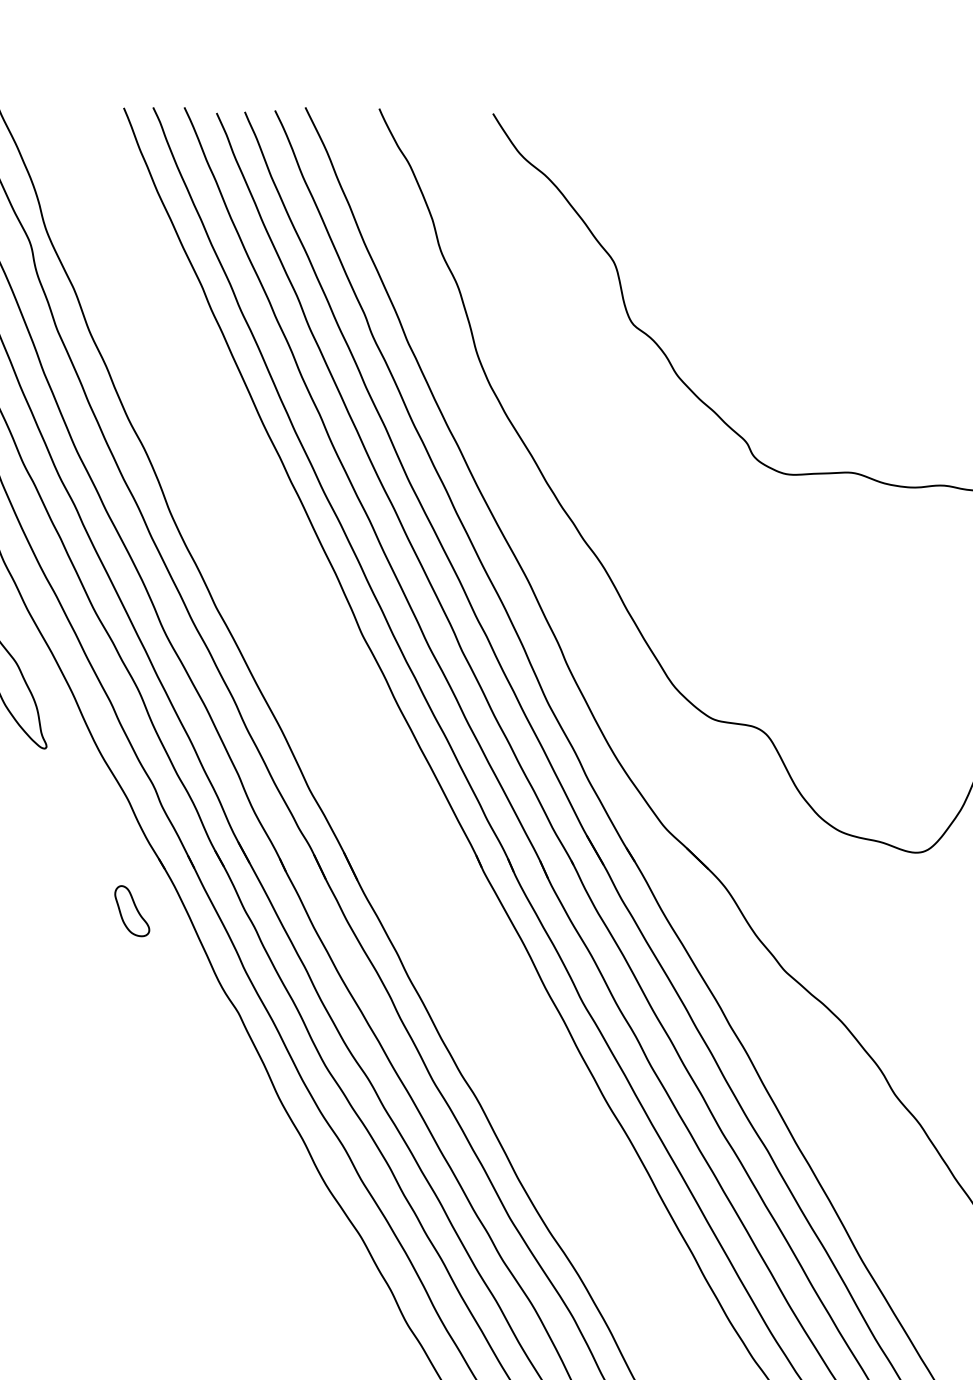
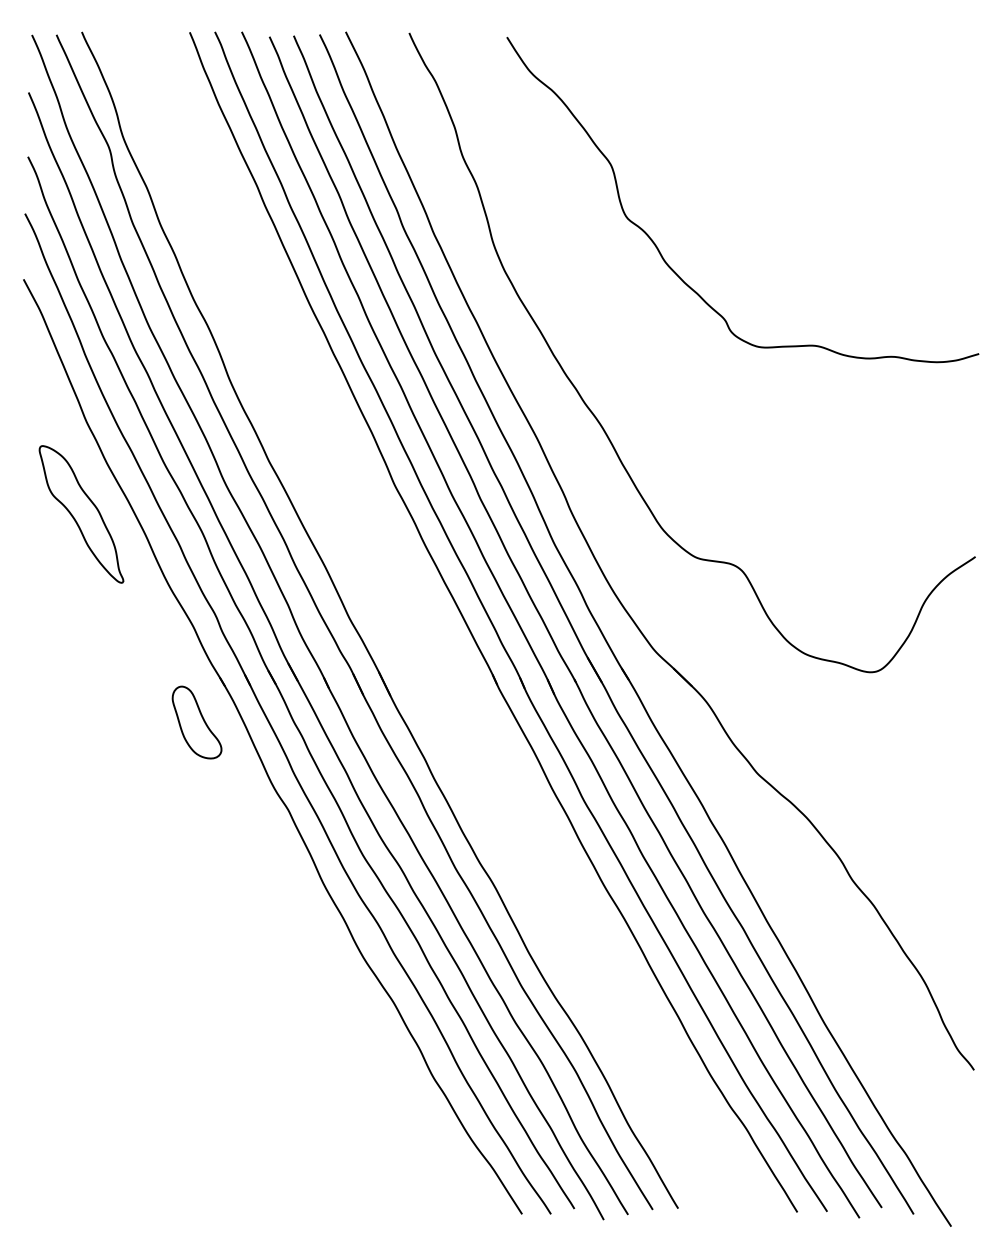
part: (131, 911) -> (196, 722), size x1.67

